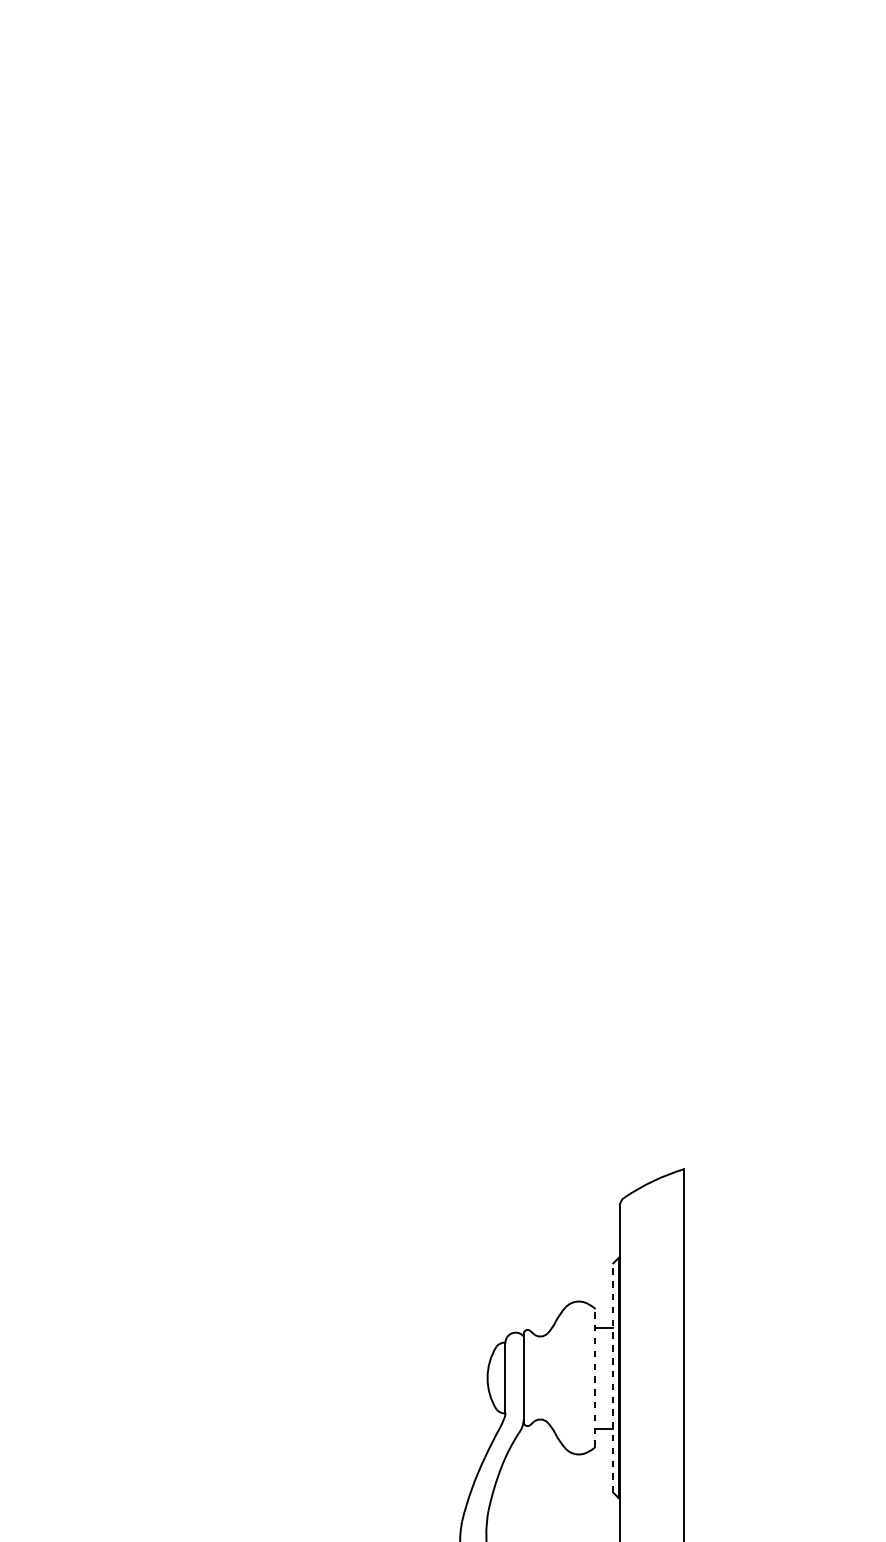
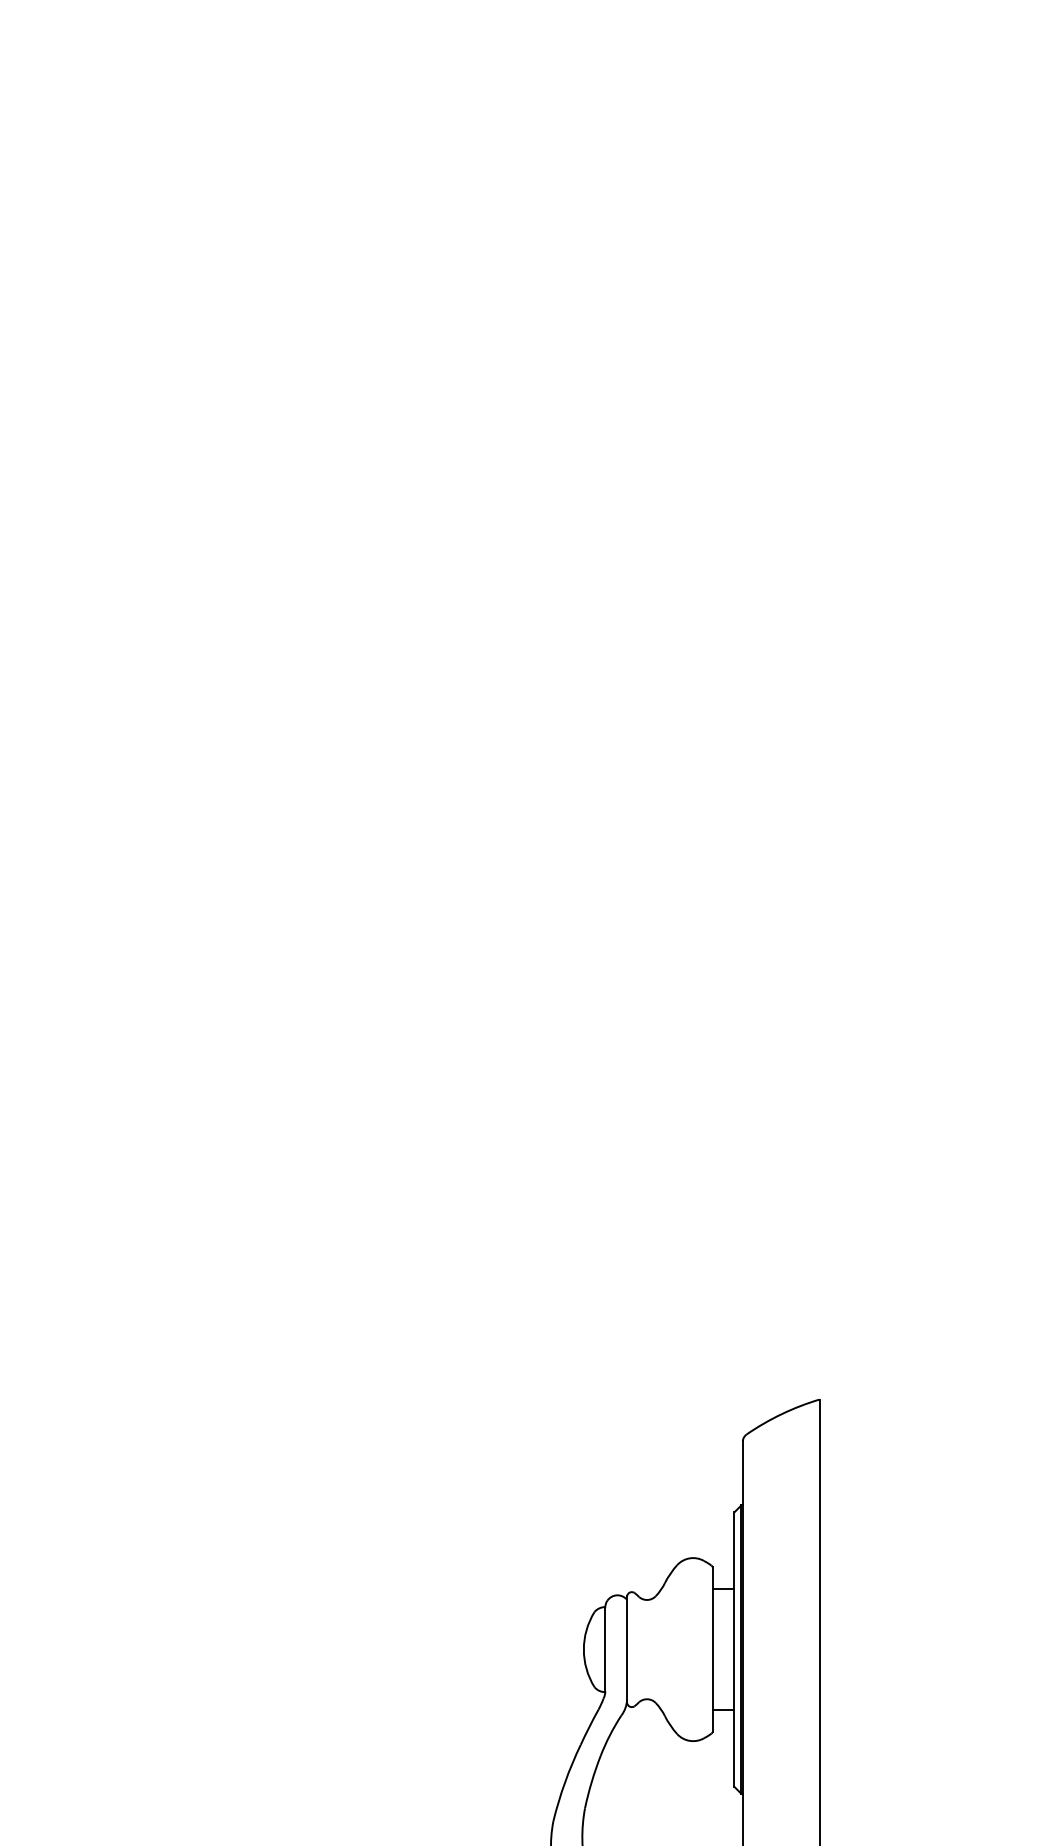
line: (595, 1377) -> (712, 1649), dashed -> solid
line: (613, 1377) -> (734, 1649), dashed -> solid

